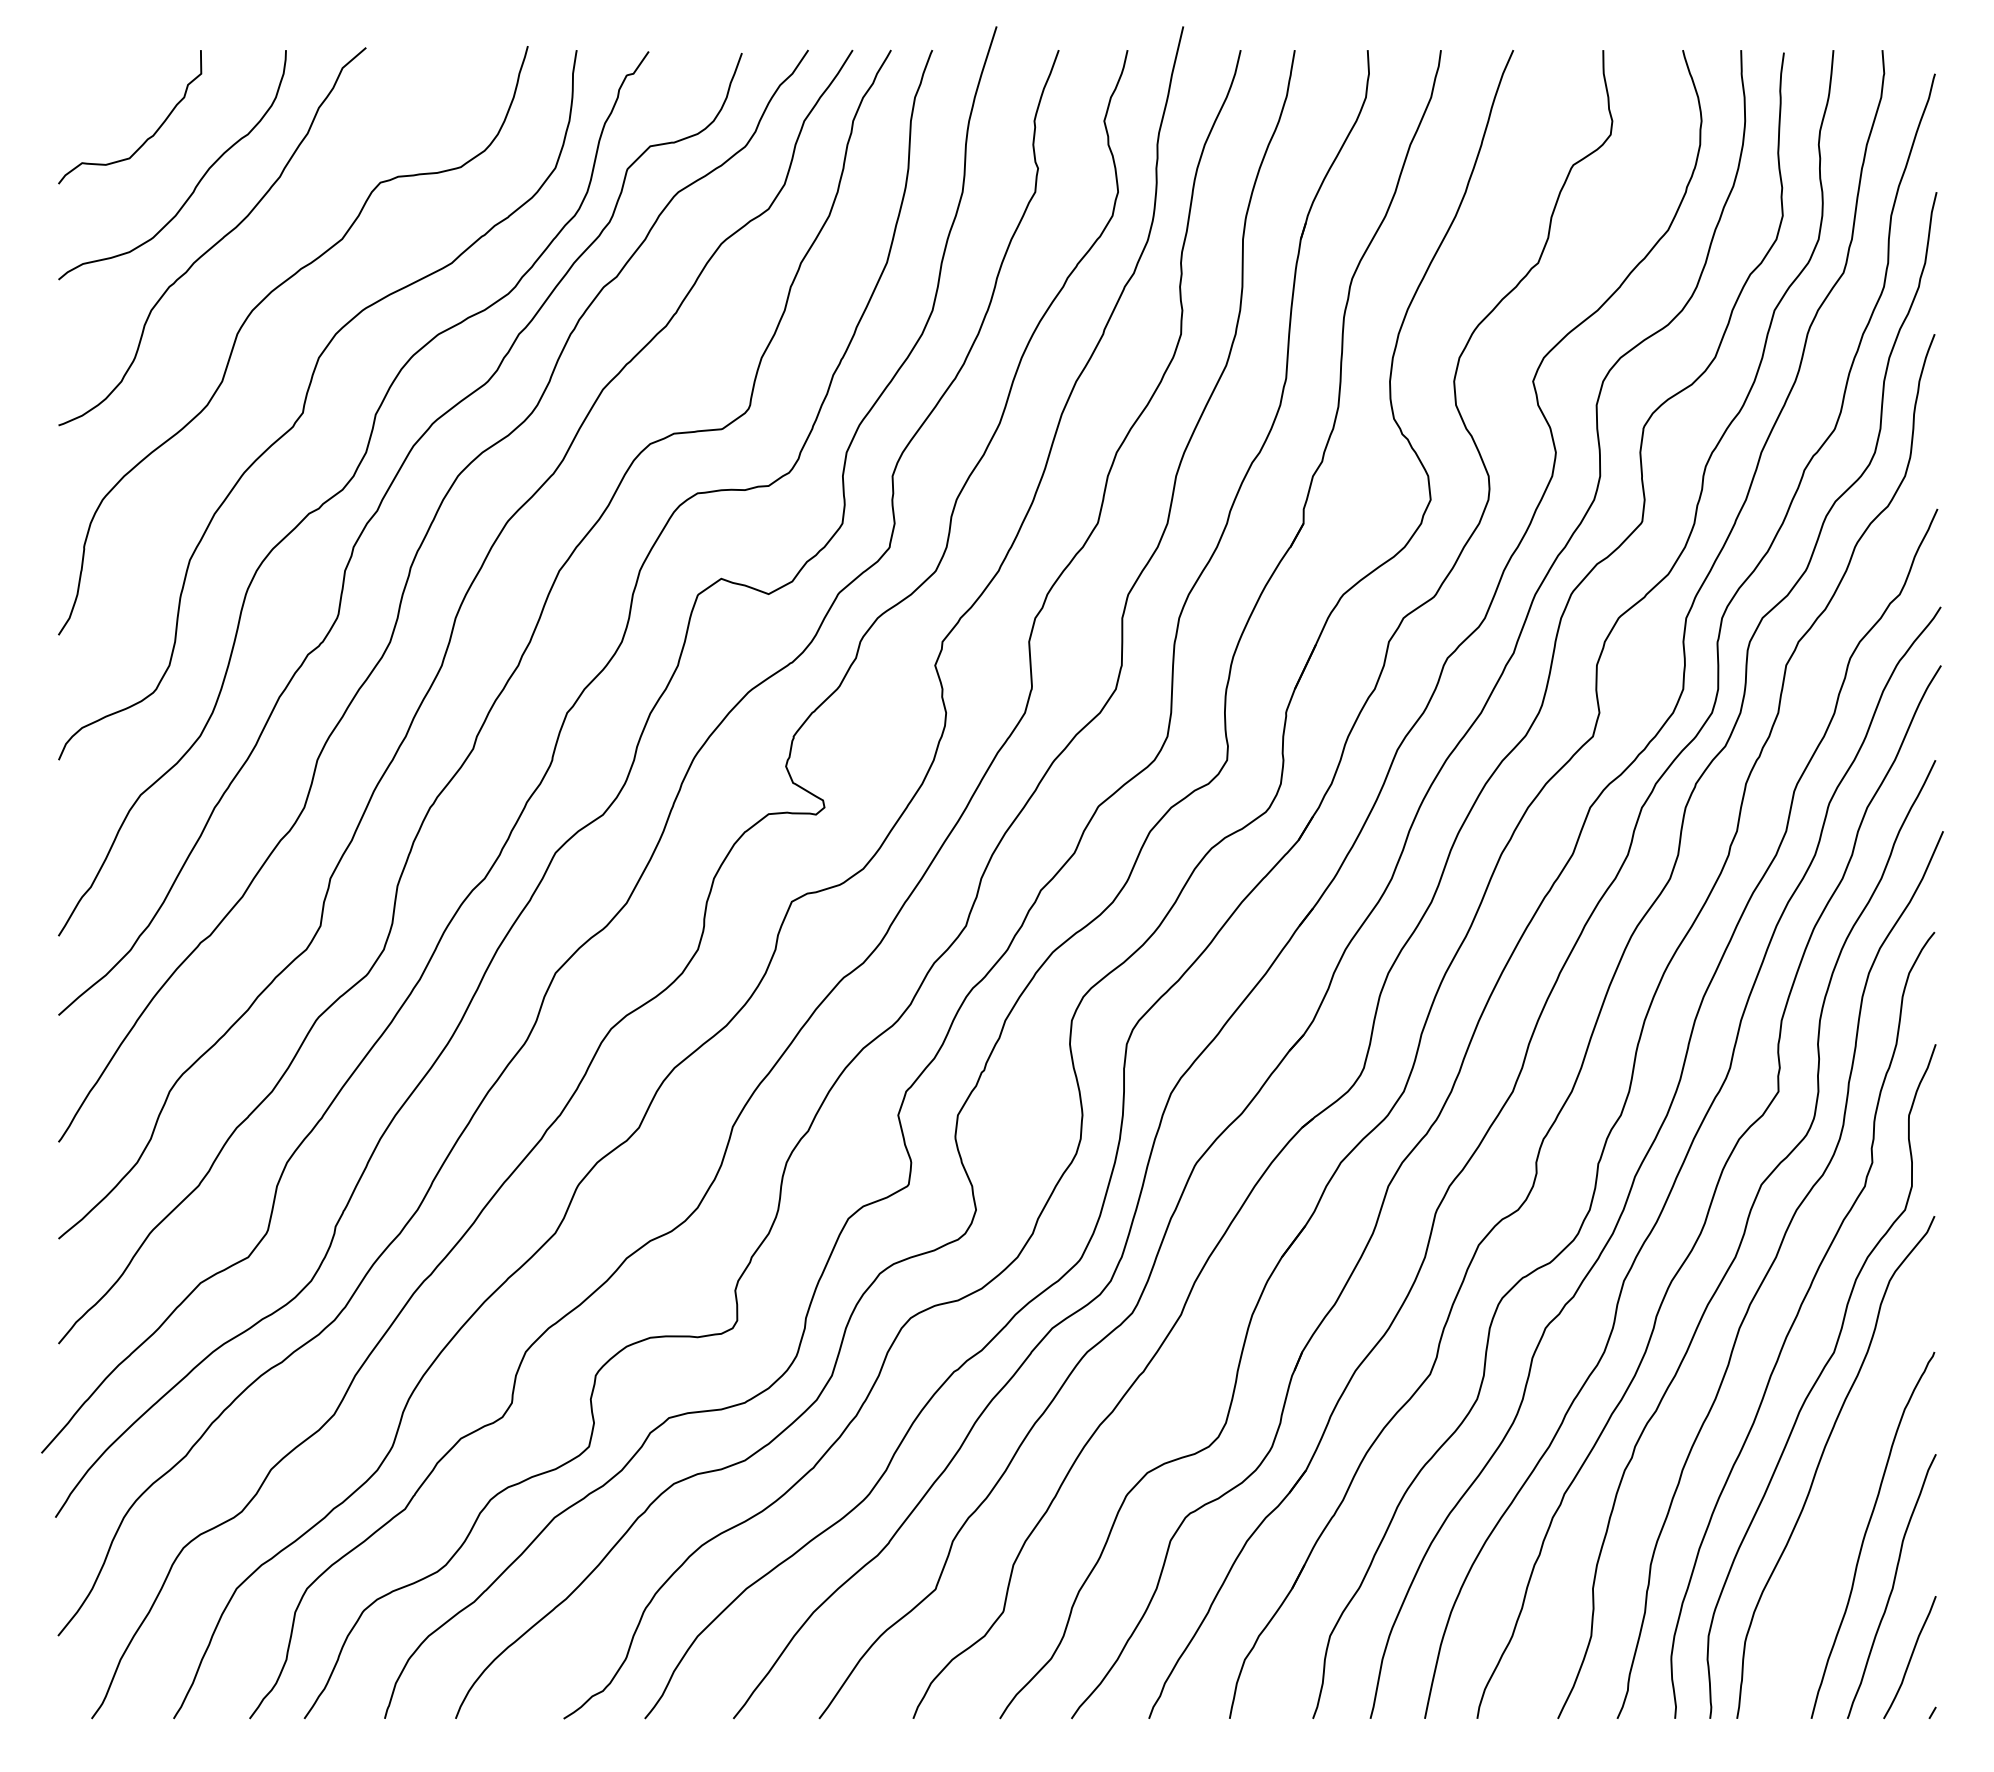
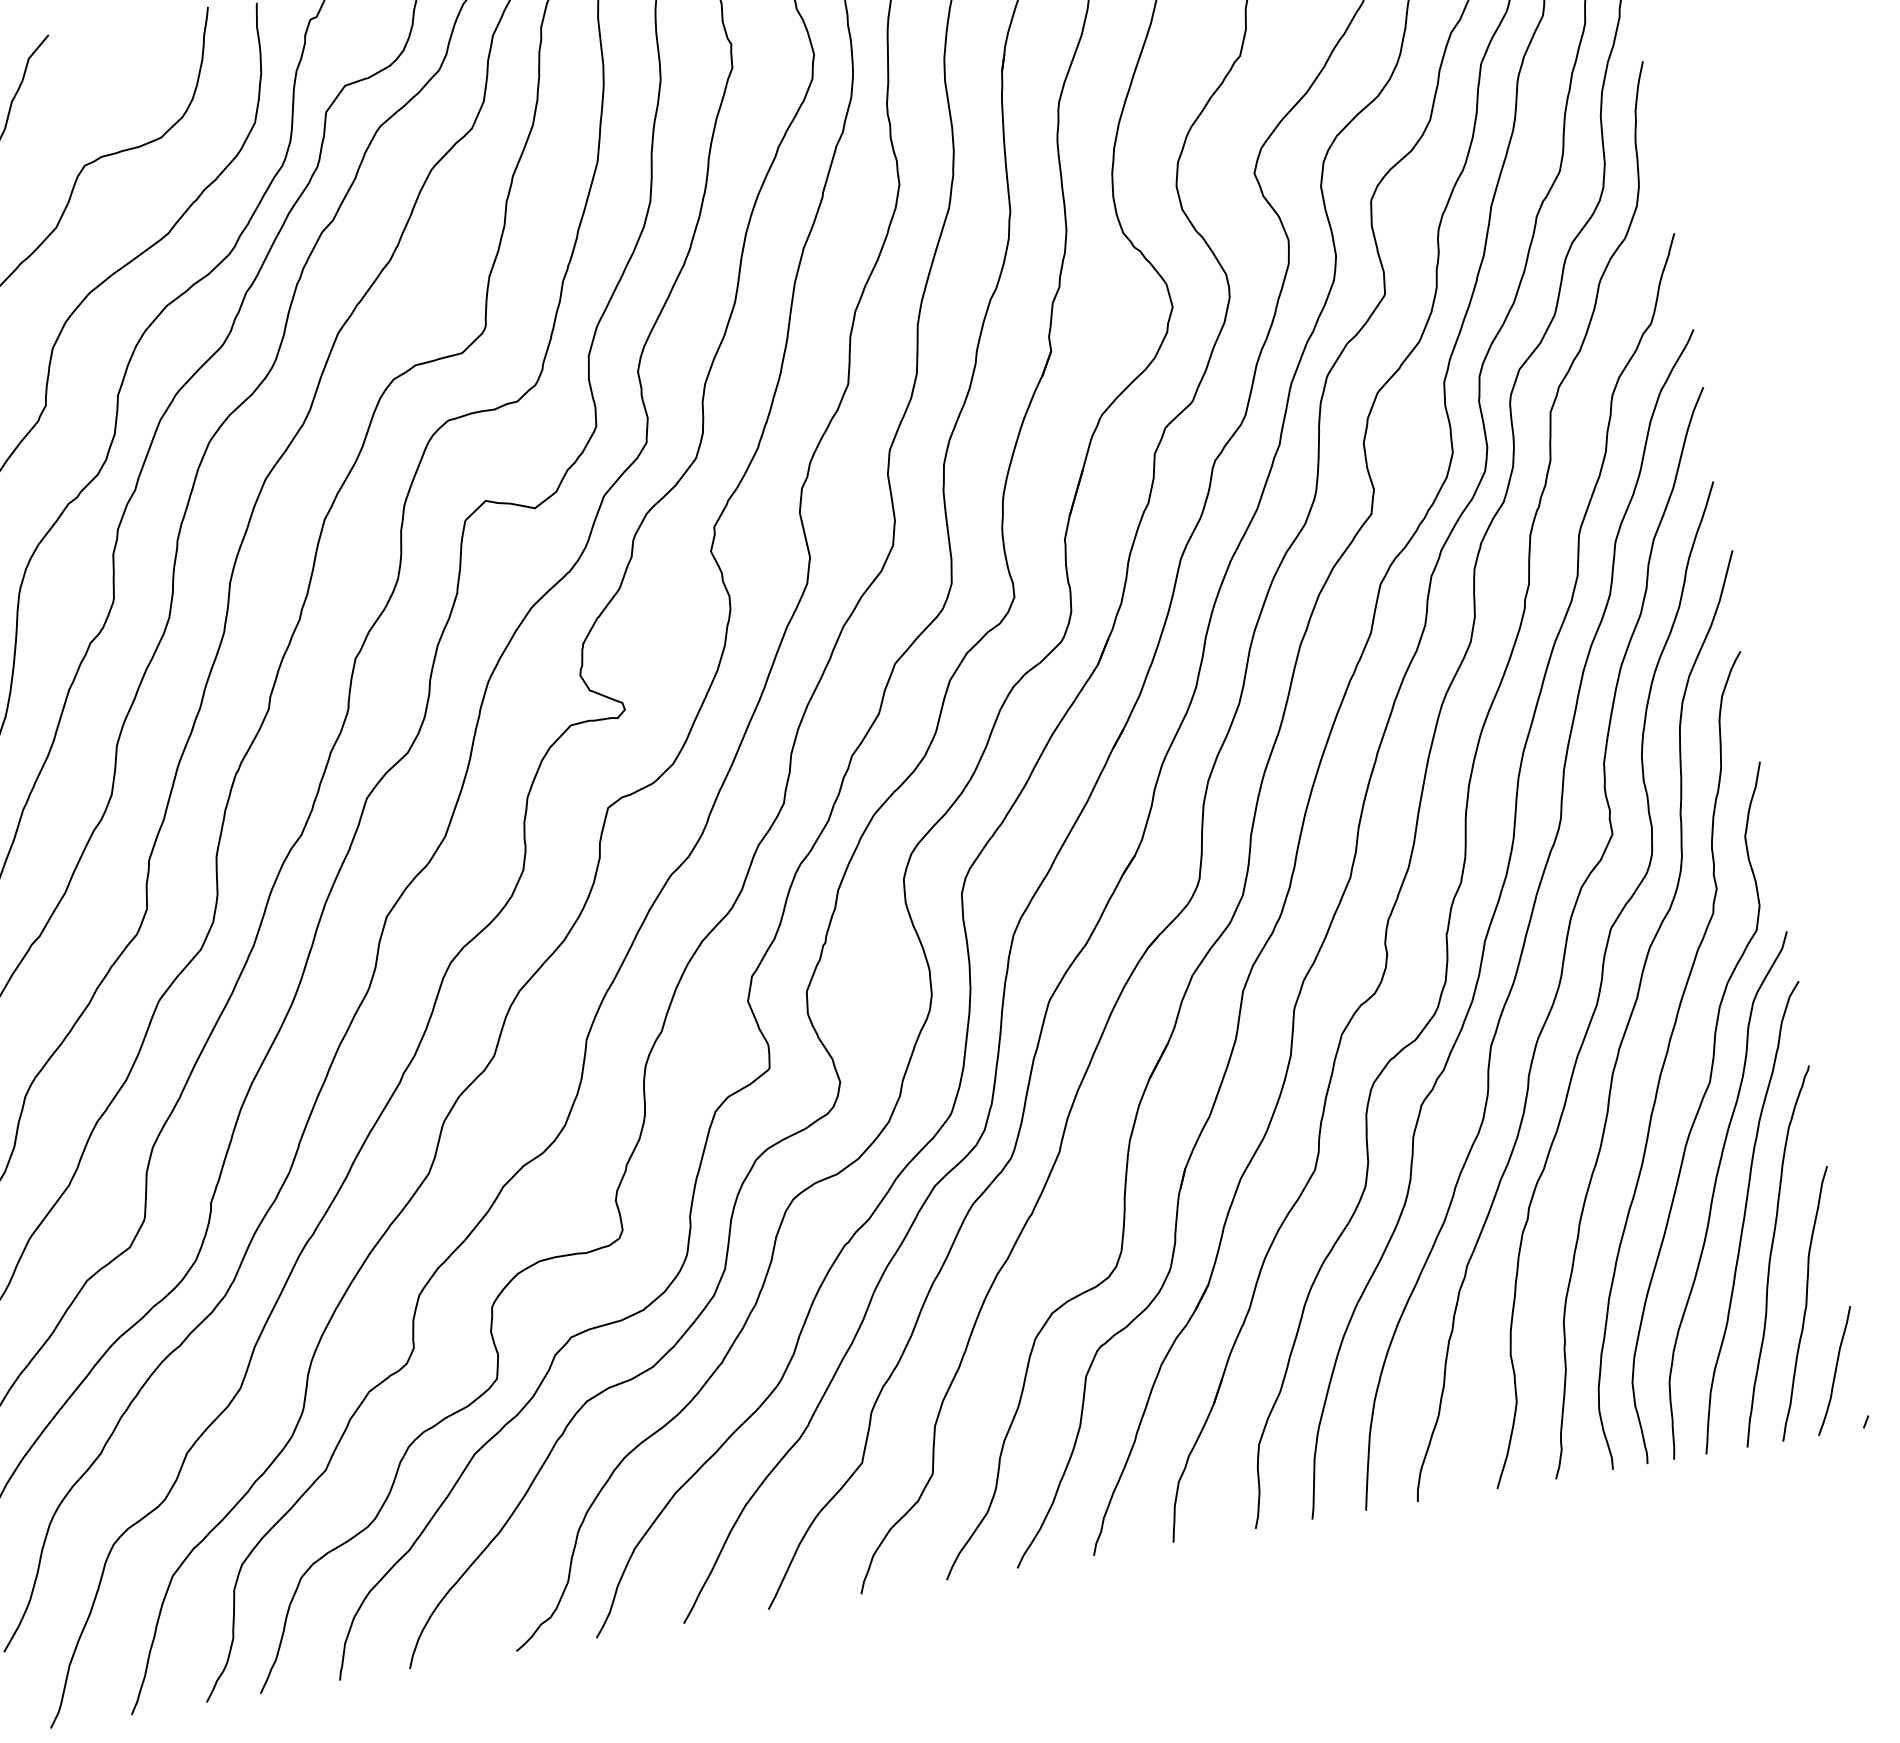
curve: (1847, 1490) -> (1745, 1216), added

